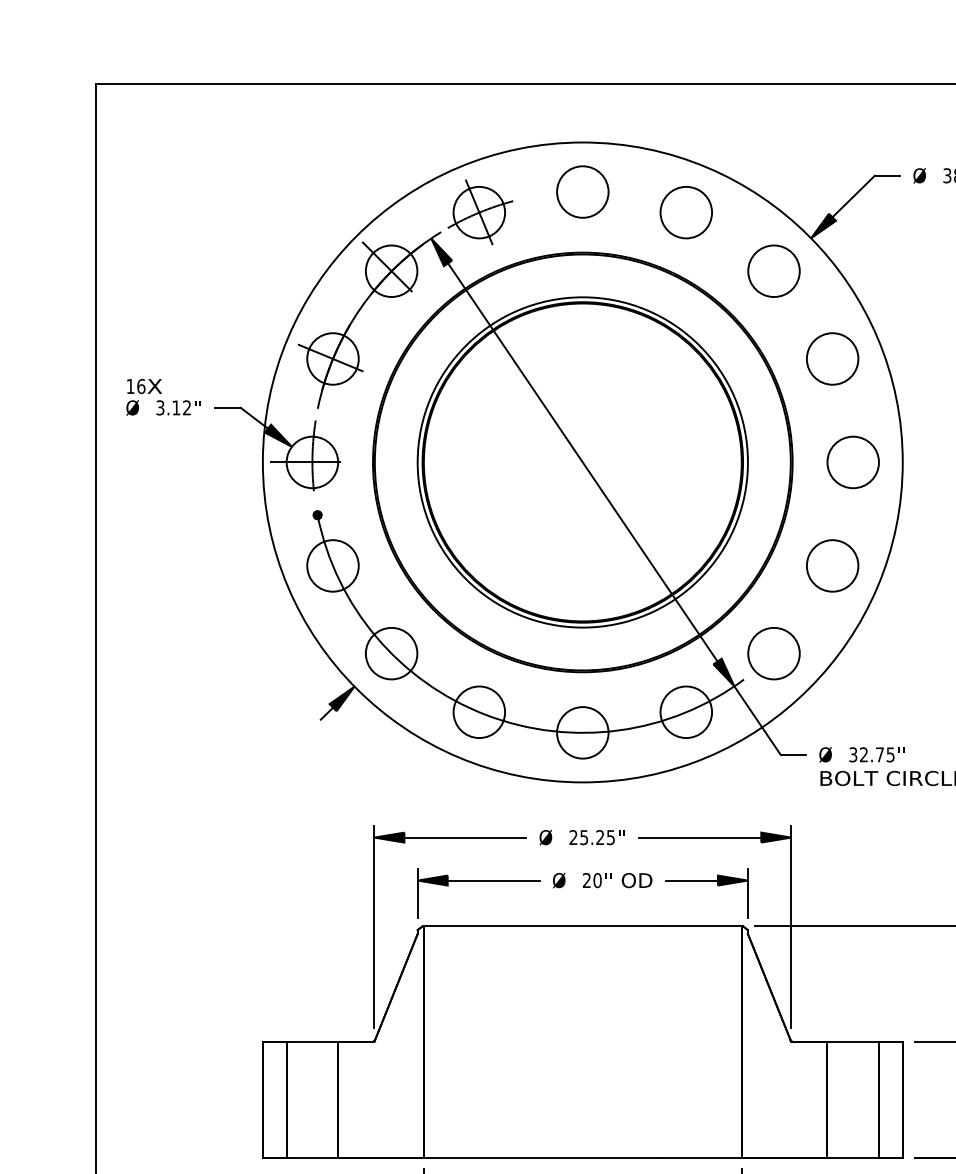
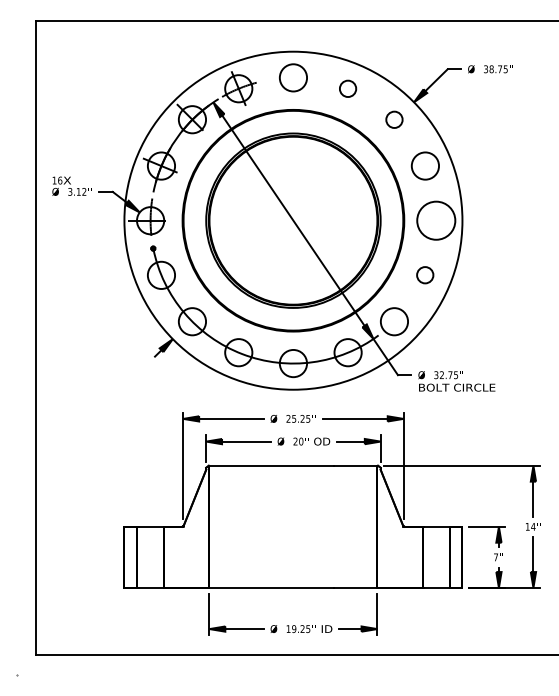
circle: (685, 212) -> (347, 88), size x0.6
circle: (774, 270) -> (394, 119), size x0.6
circle: (851, 462) -> (435, 220), size x1.4
circle: (830, 564) -> (424, 274), size x0.6

